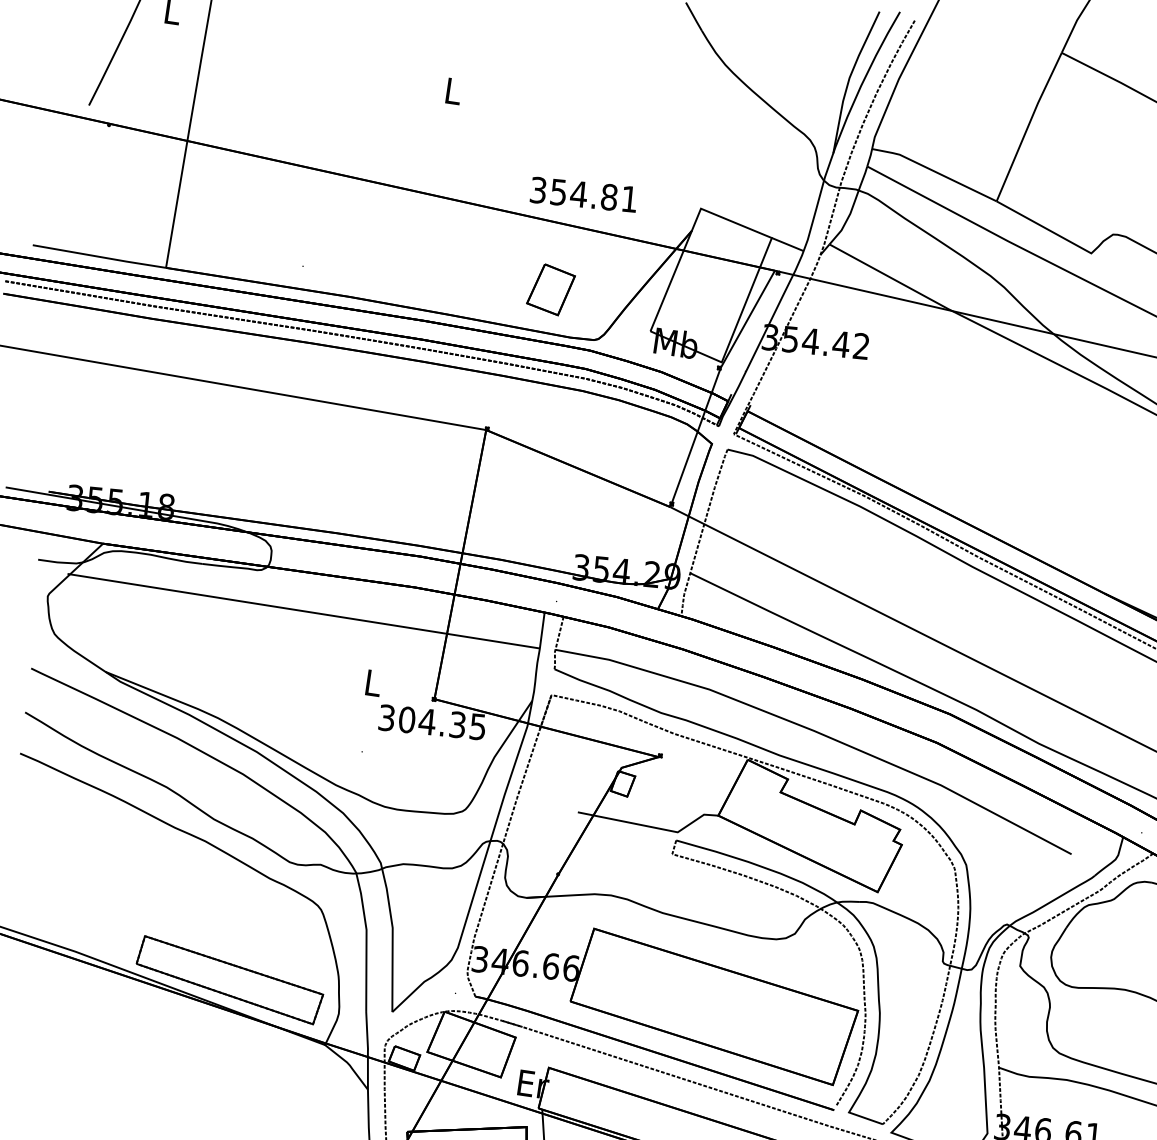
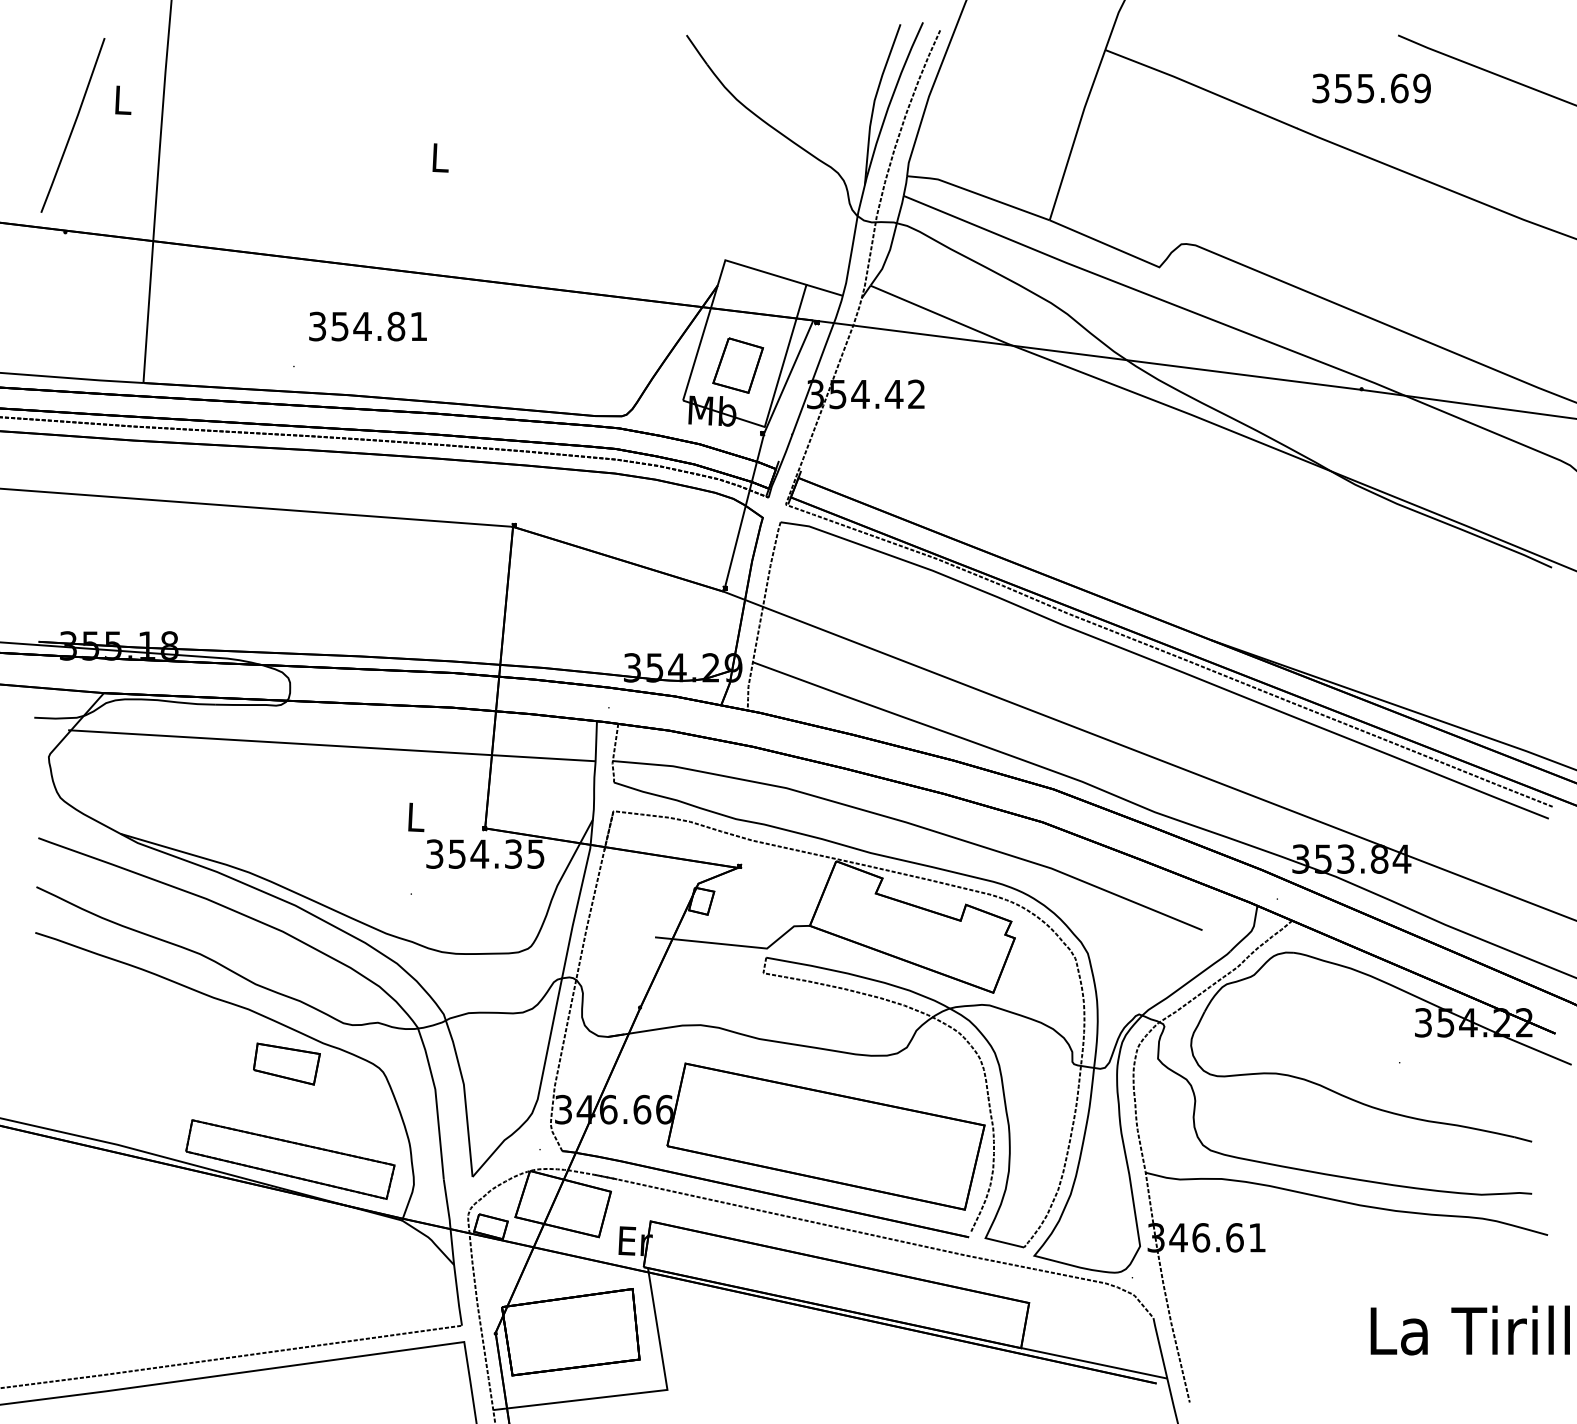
text: (583, 194) -> (367, 326), moved
part: (551, 289) -> (738, 365), moved
text: (407, 719) -> (457, 853), 304.35 -> 354.35
part: (234, 893) -> (286, 1063), added

